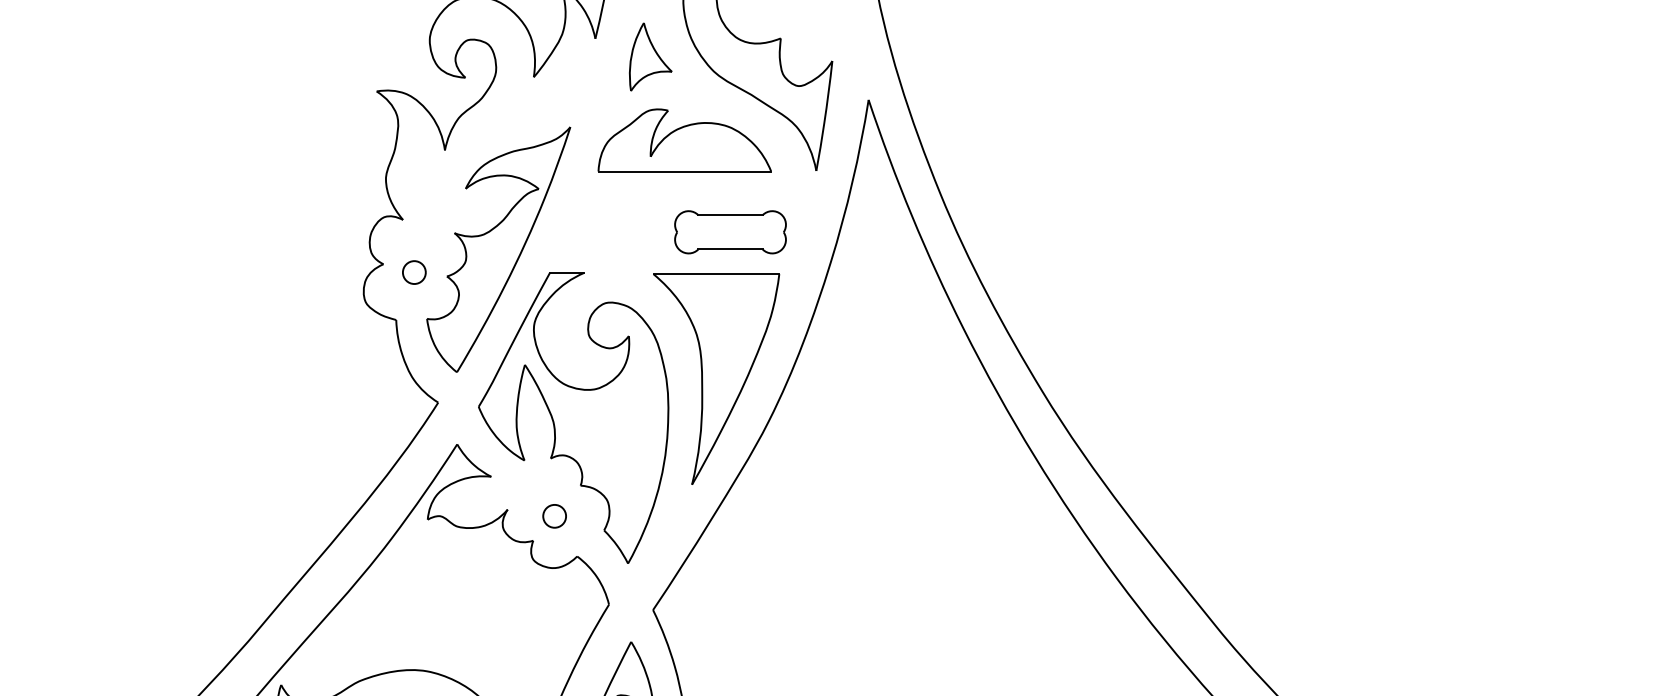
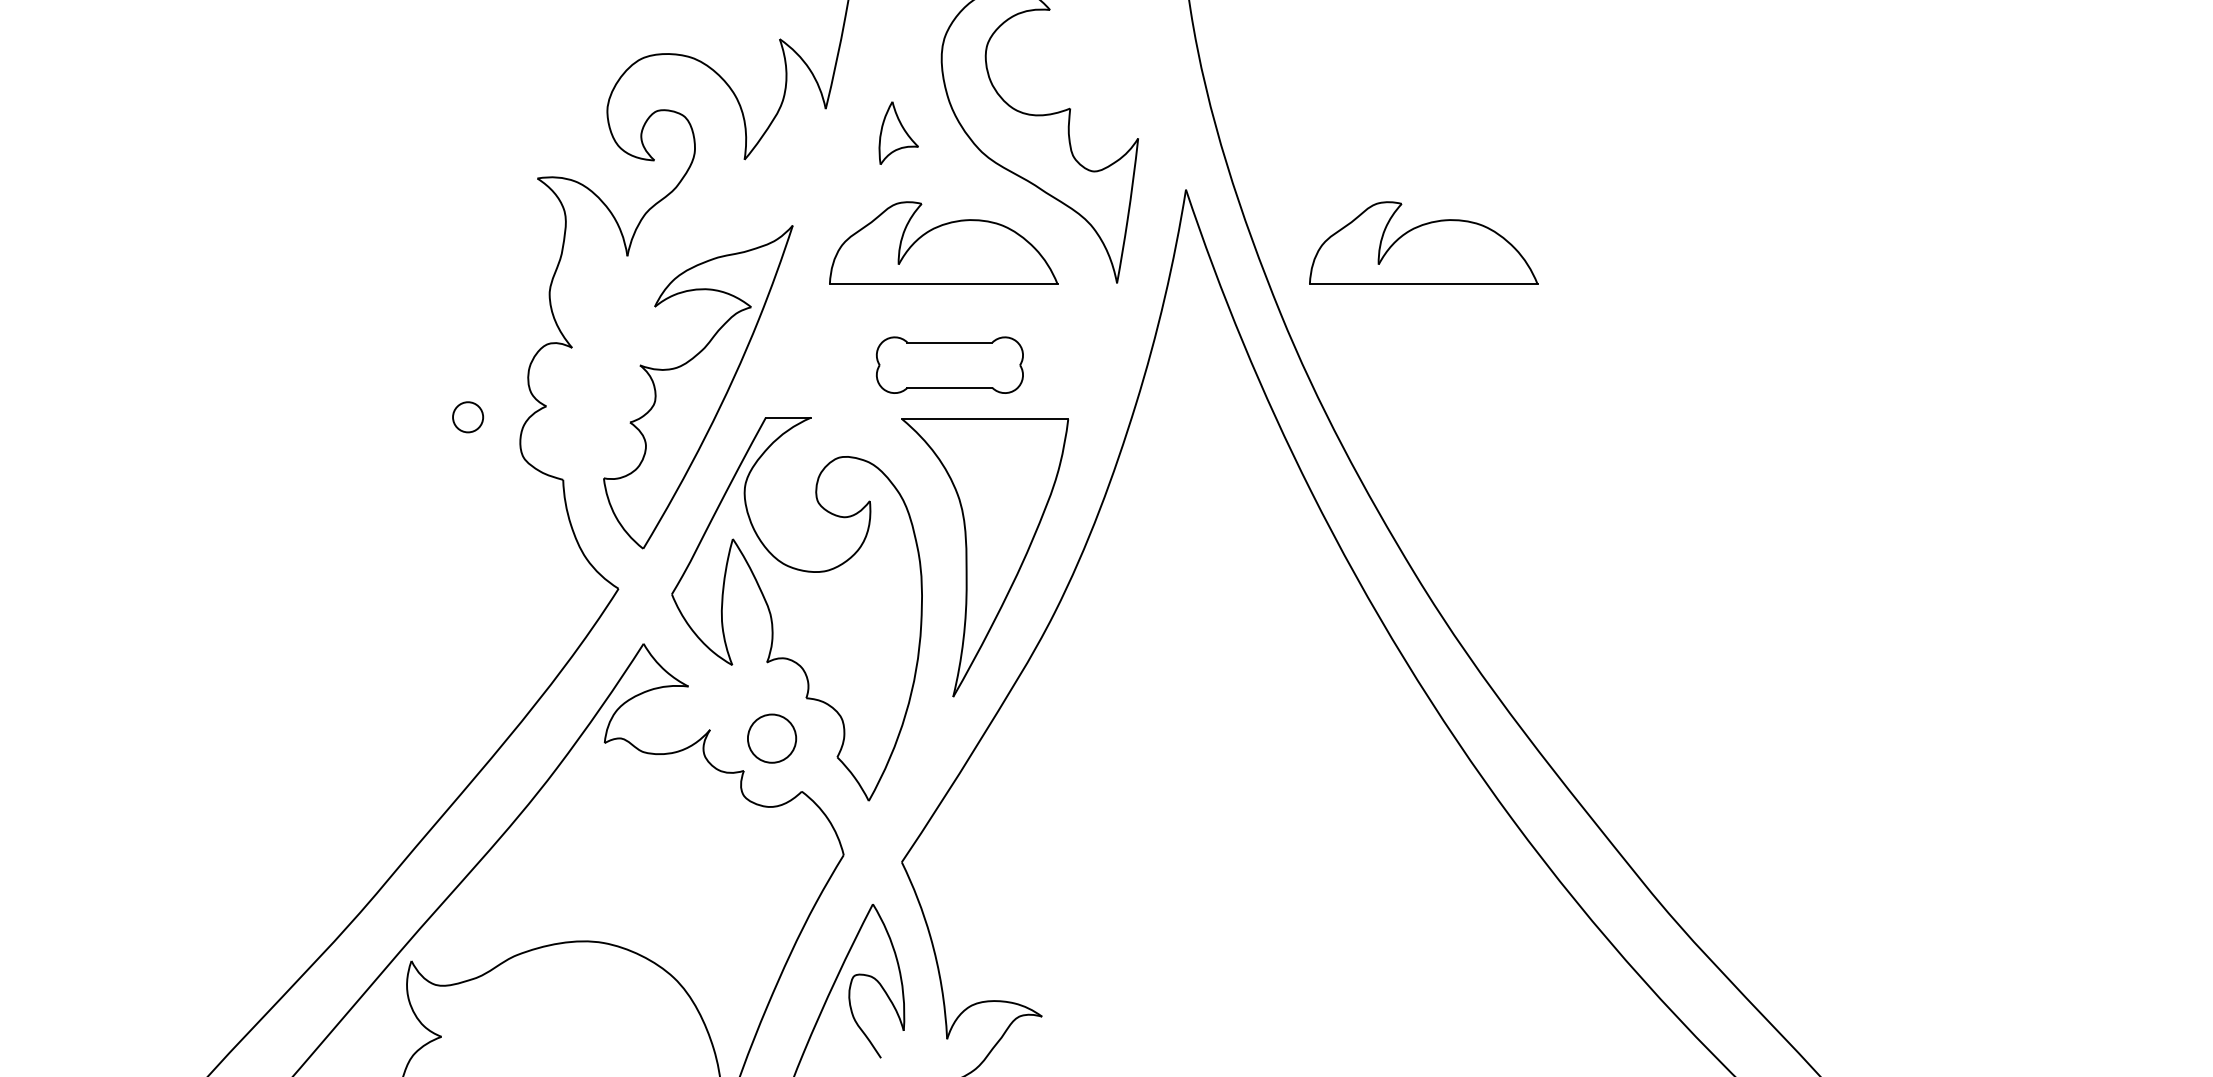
part: (650, 57) -> (898, 133), size x0.7
part: (1048, 139) -> (1423, 242), added
part: (730, 231) -> (949, 364), moved
circle: (414, 272) -> (468, 417), moved
circle: (554, 516) -> (772, 738), size x1.6

